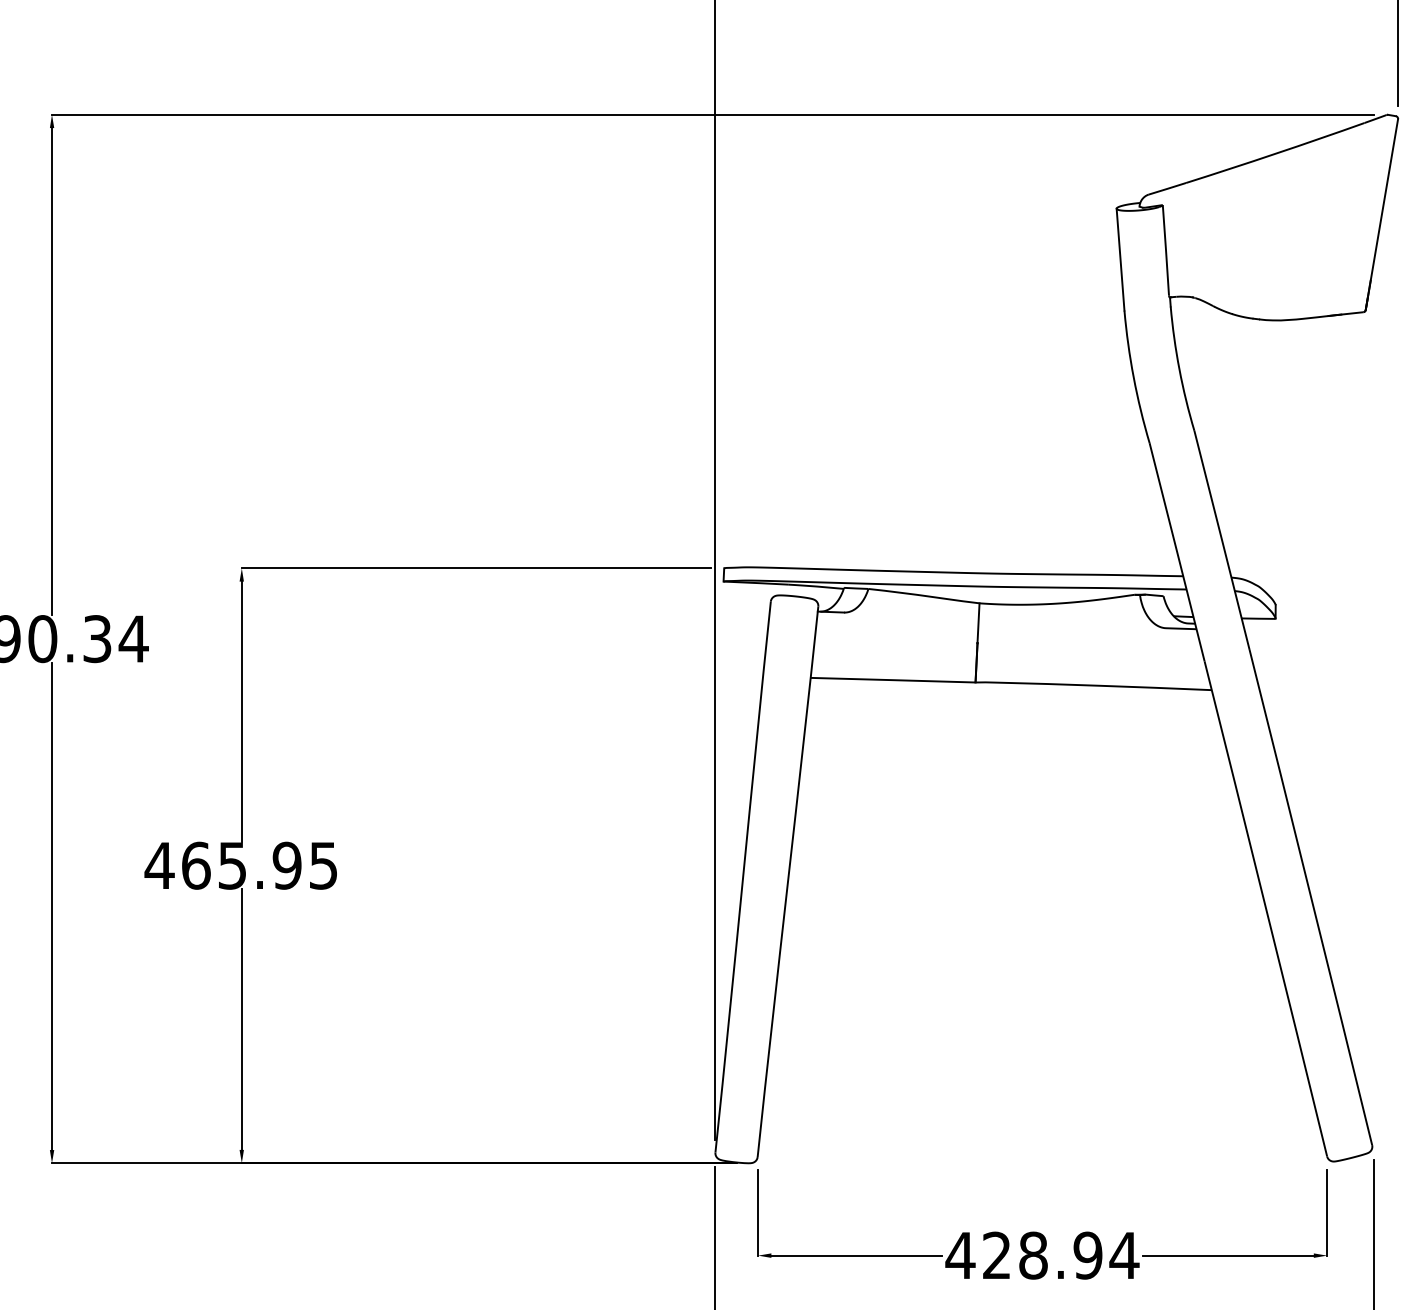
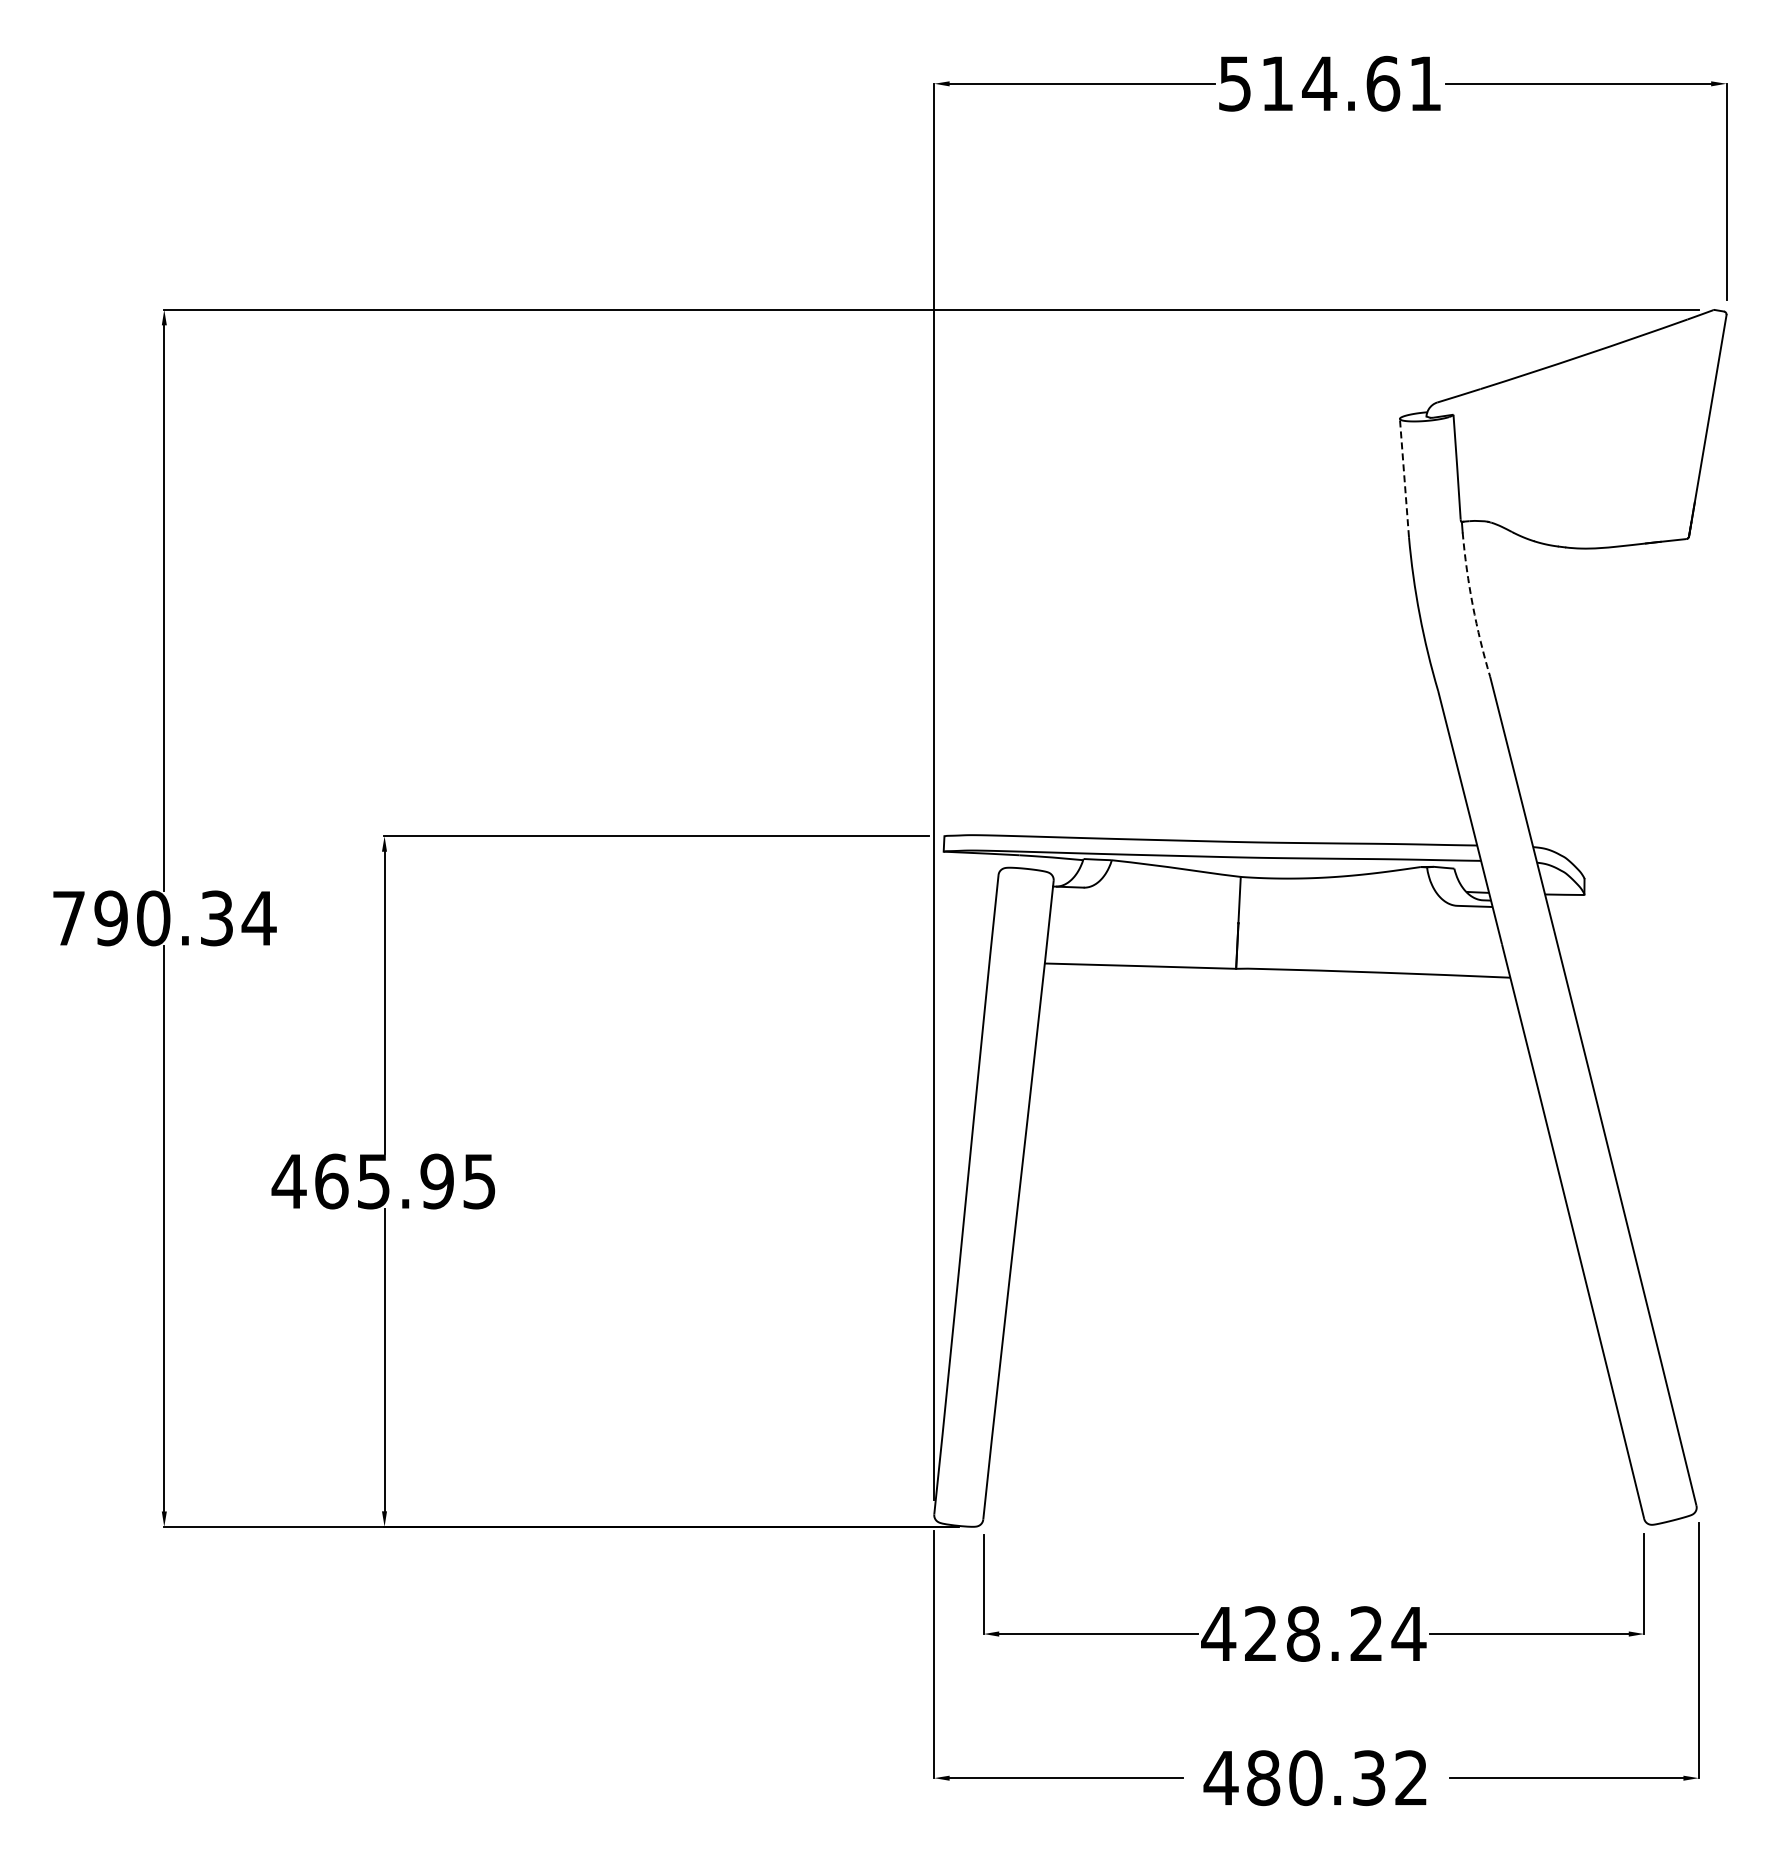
line: (1120, 259) -> (1404, 477), solid -> dashed
arc: (1179, 369) -> (1472, 605), solid -> dashed
text: (1087, 1255) -> (1366, 1633), 428.94 -> 428.24

